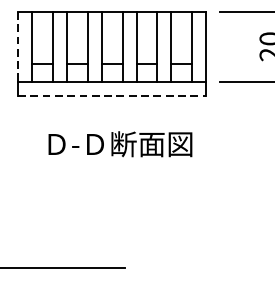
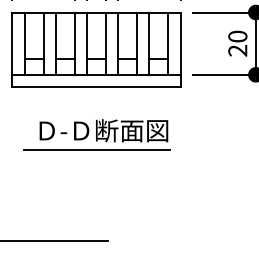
line: (18, 47) -> (12, 44), dashed -> solid
line: (113, 95) -> (97, 87), dashed -> solid
line: (112, 165) -> (96, 149), added

